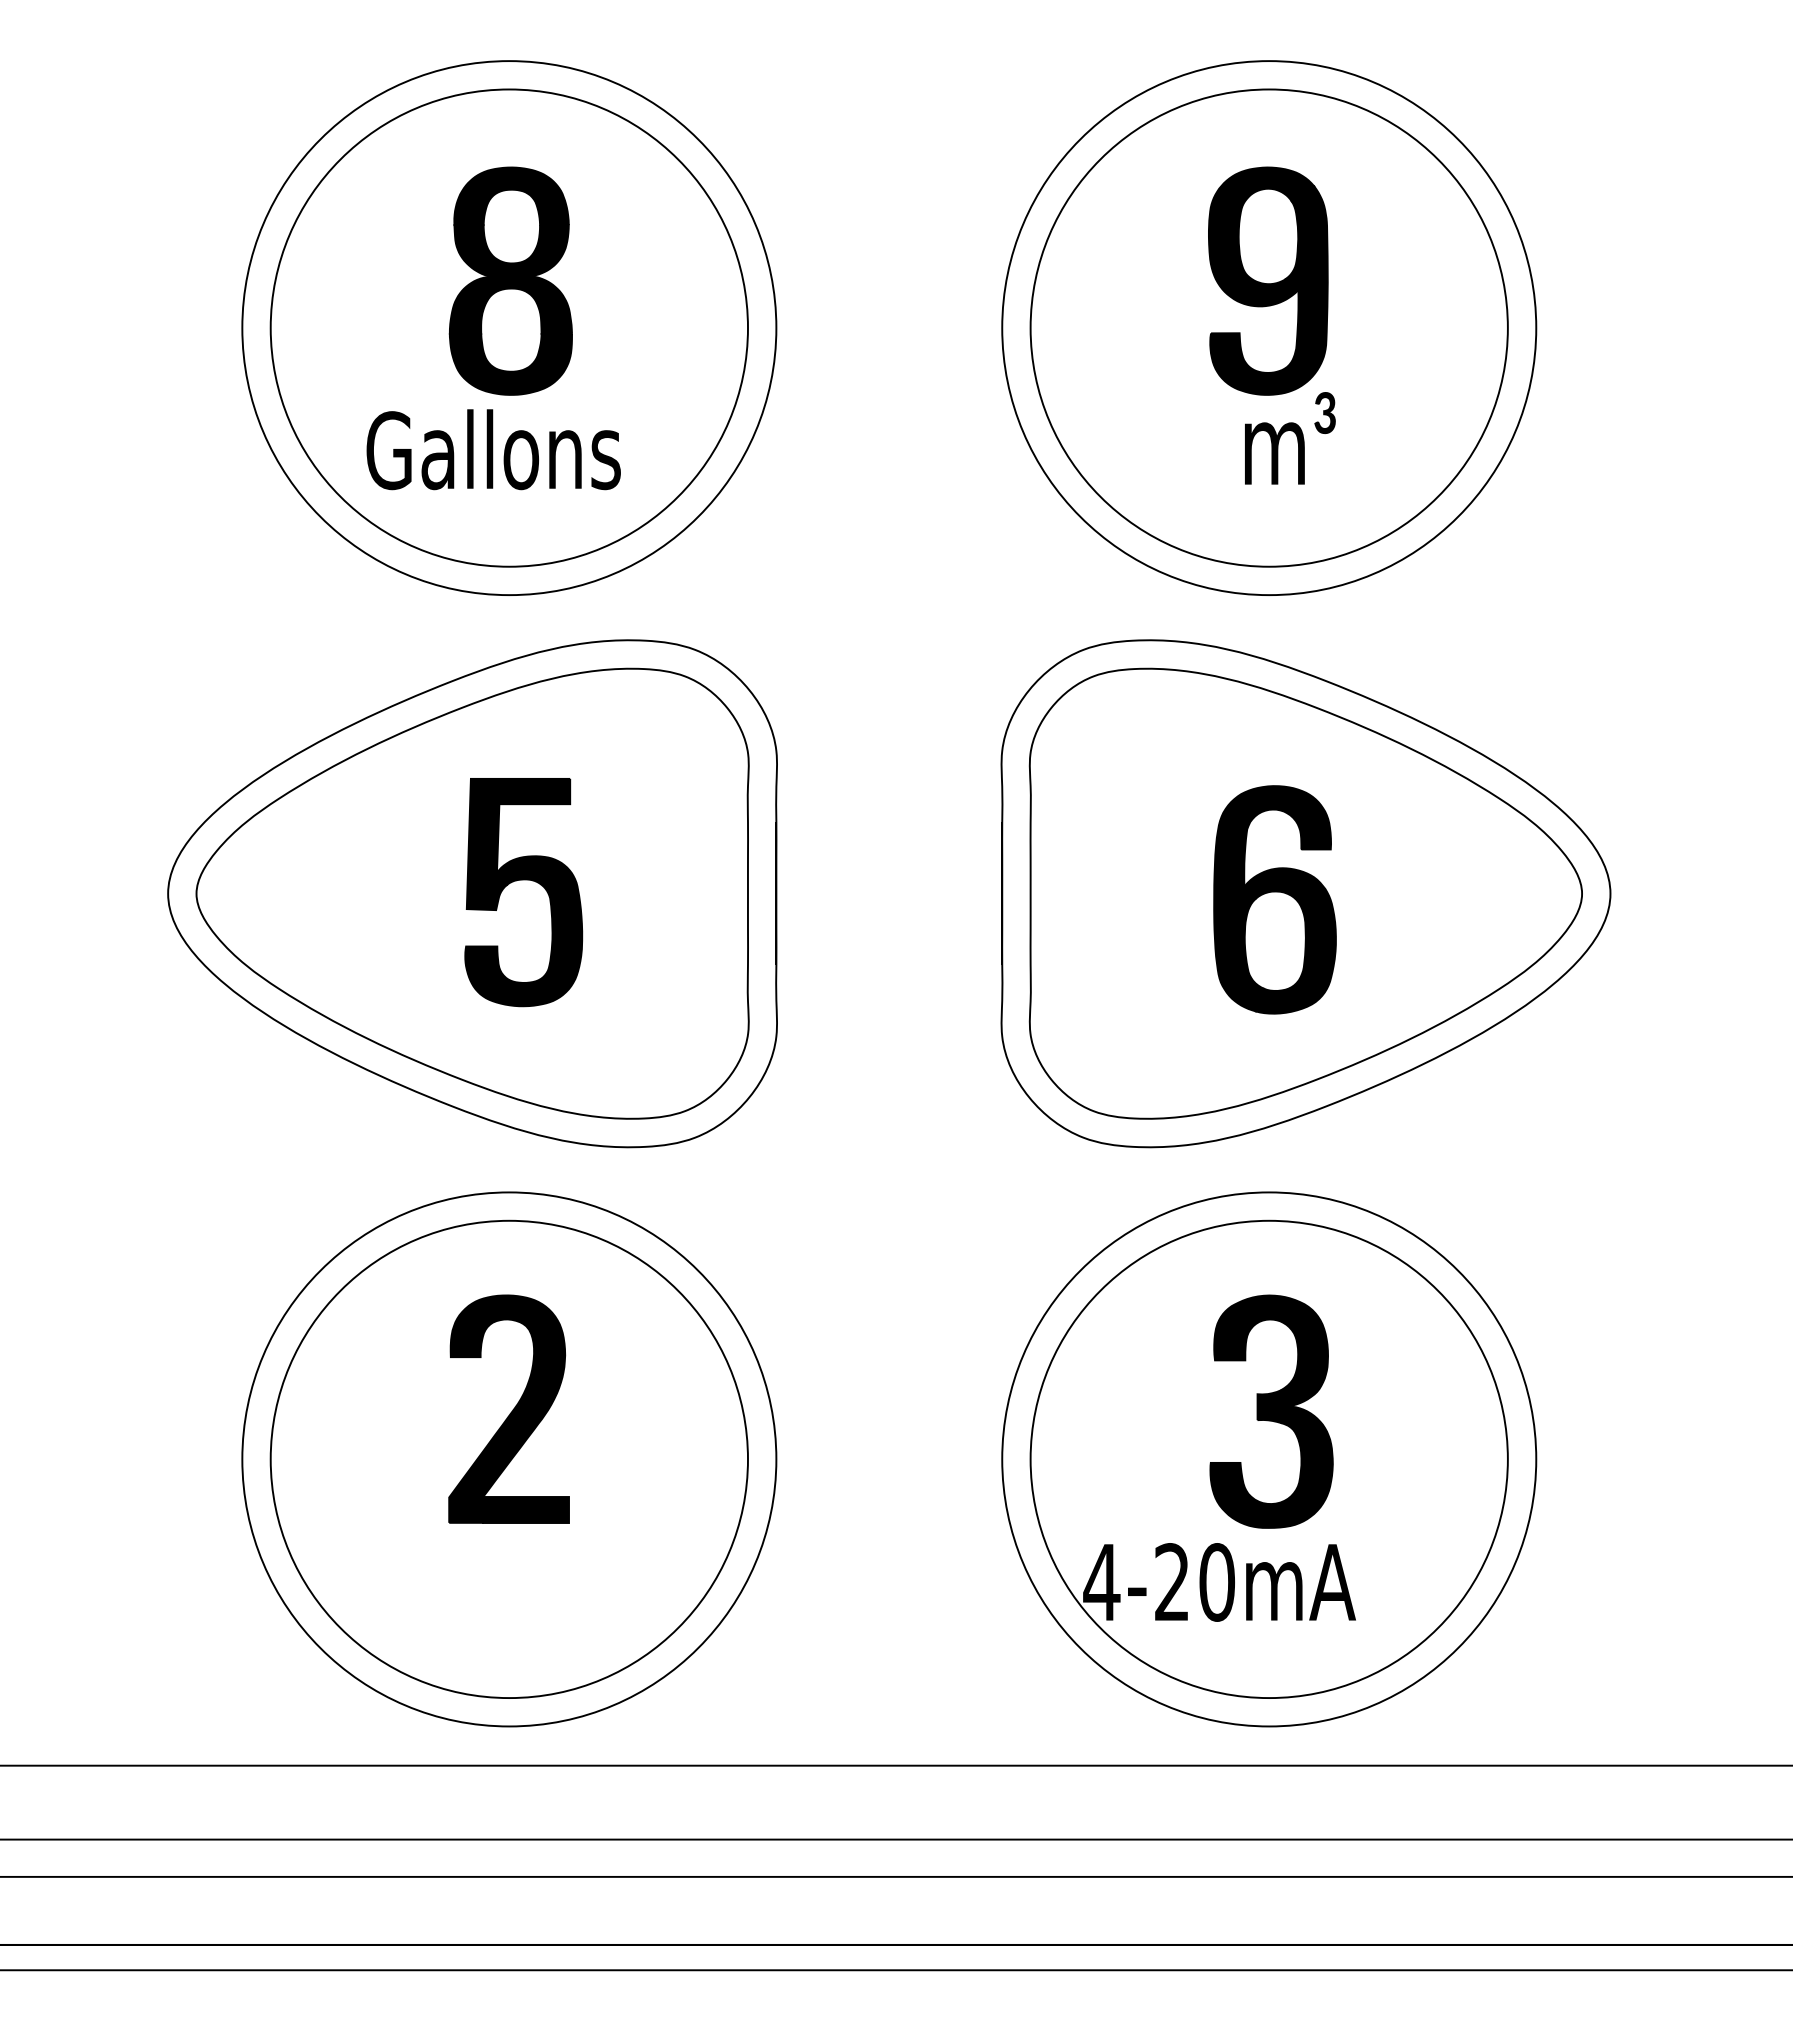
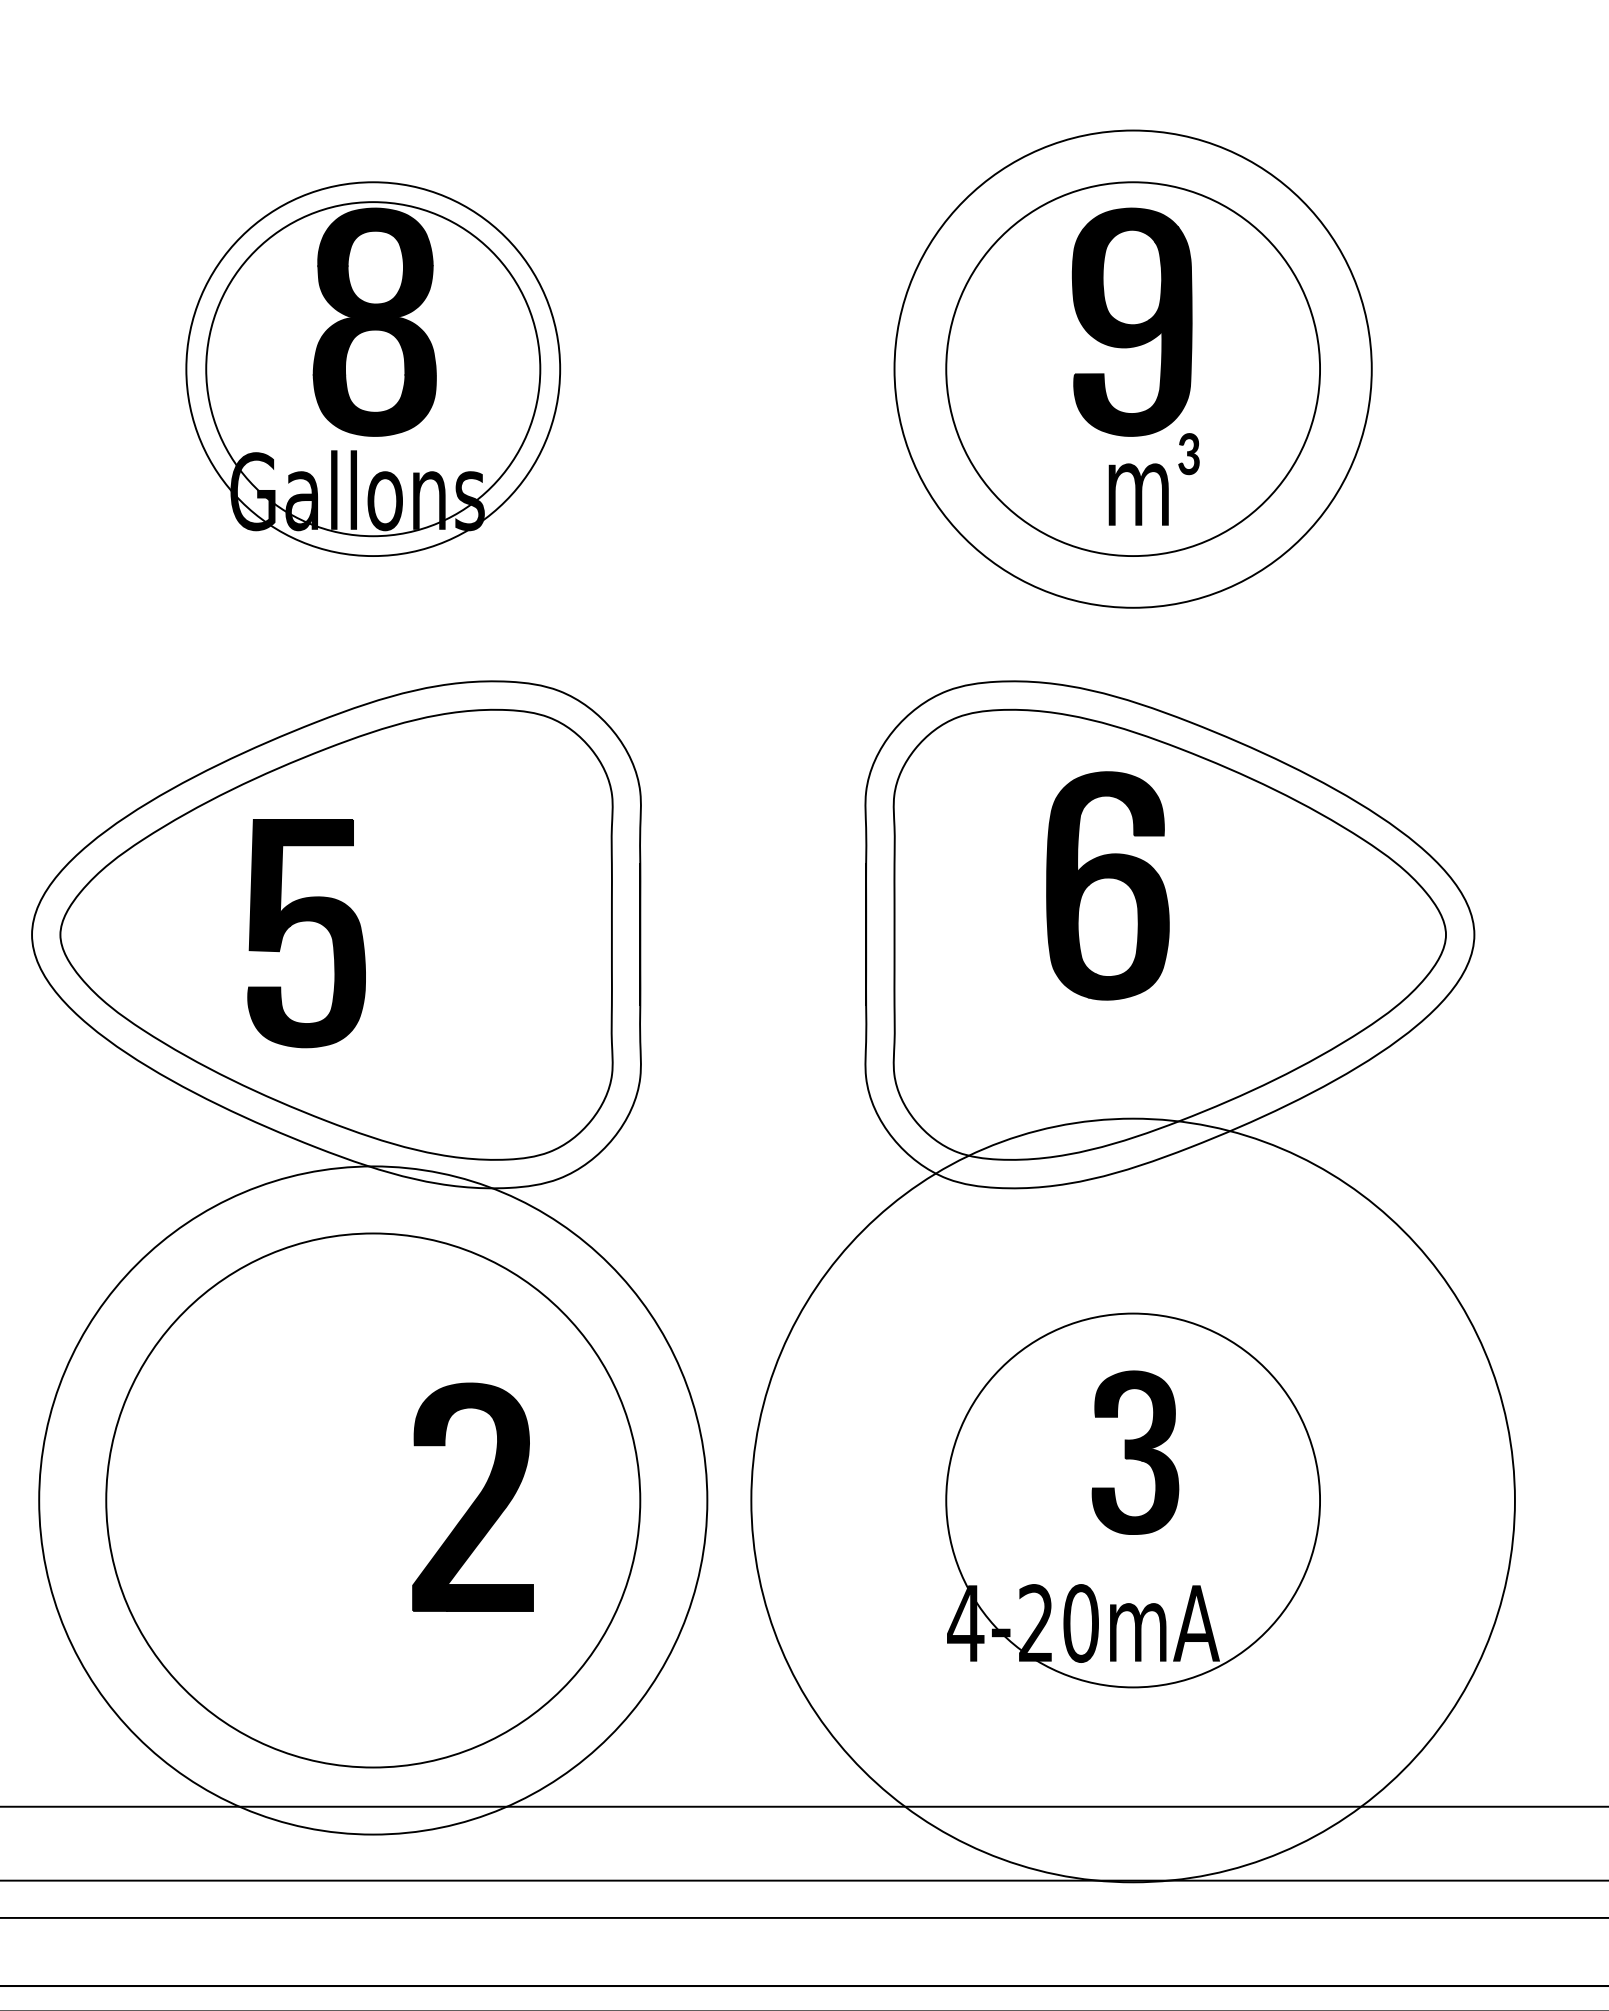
circle: (508, 327) -> (372, 368), size x0.7
circle: (509, 328) -> (373, 369), size x0.7
circle: (1269, 328) -> (1133, 369), size x0.7
part: (523, 880) -> (306, 921), moved
part: (1274, 899) -> (1107, 885), moved
part: (508, 1408) -> (472, 1496), moved
part: (1271, 1411) -> (1135, 1452), size x0.7
circle: (508, 1459) -> (372, 1500), size x1.4
circle: (1268, 1459) -> (1132, 1500), size x1.6
circle: (1269, 1459) -> (1133, 1500), size x0.7

